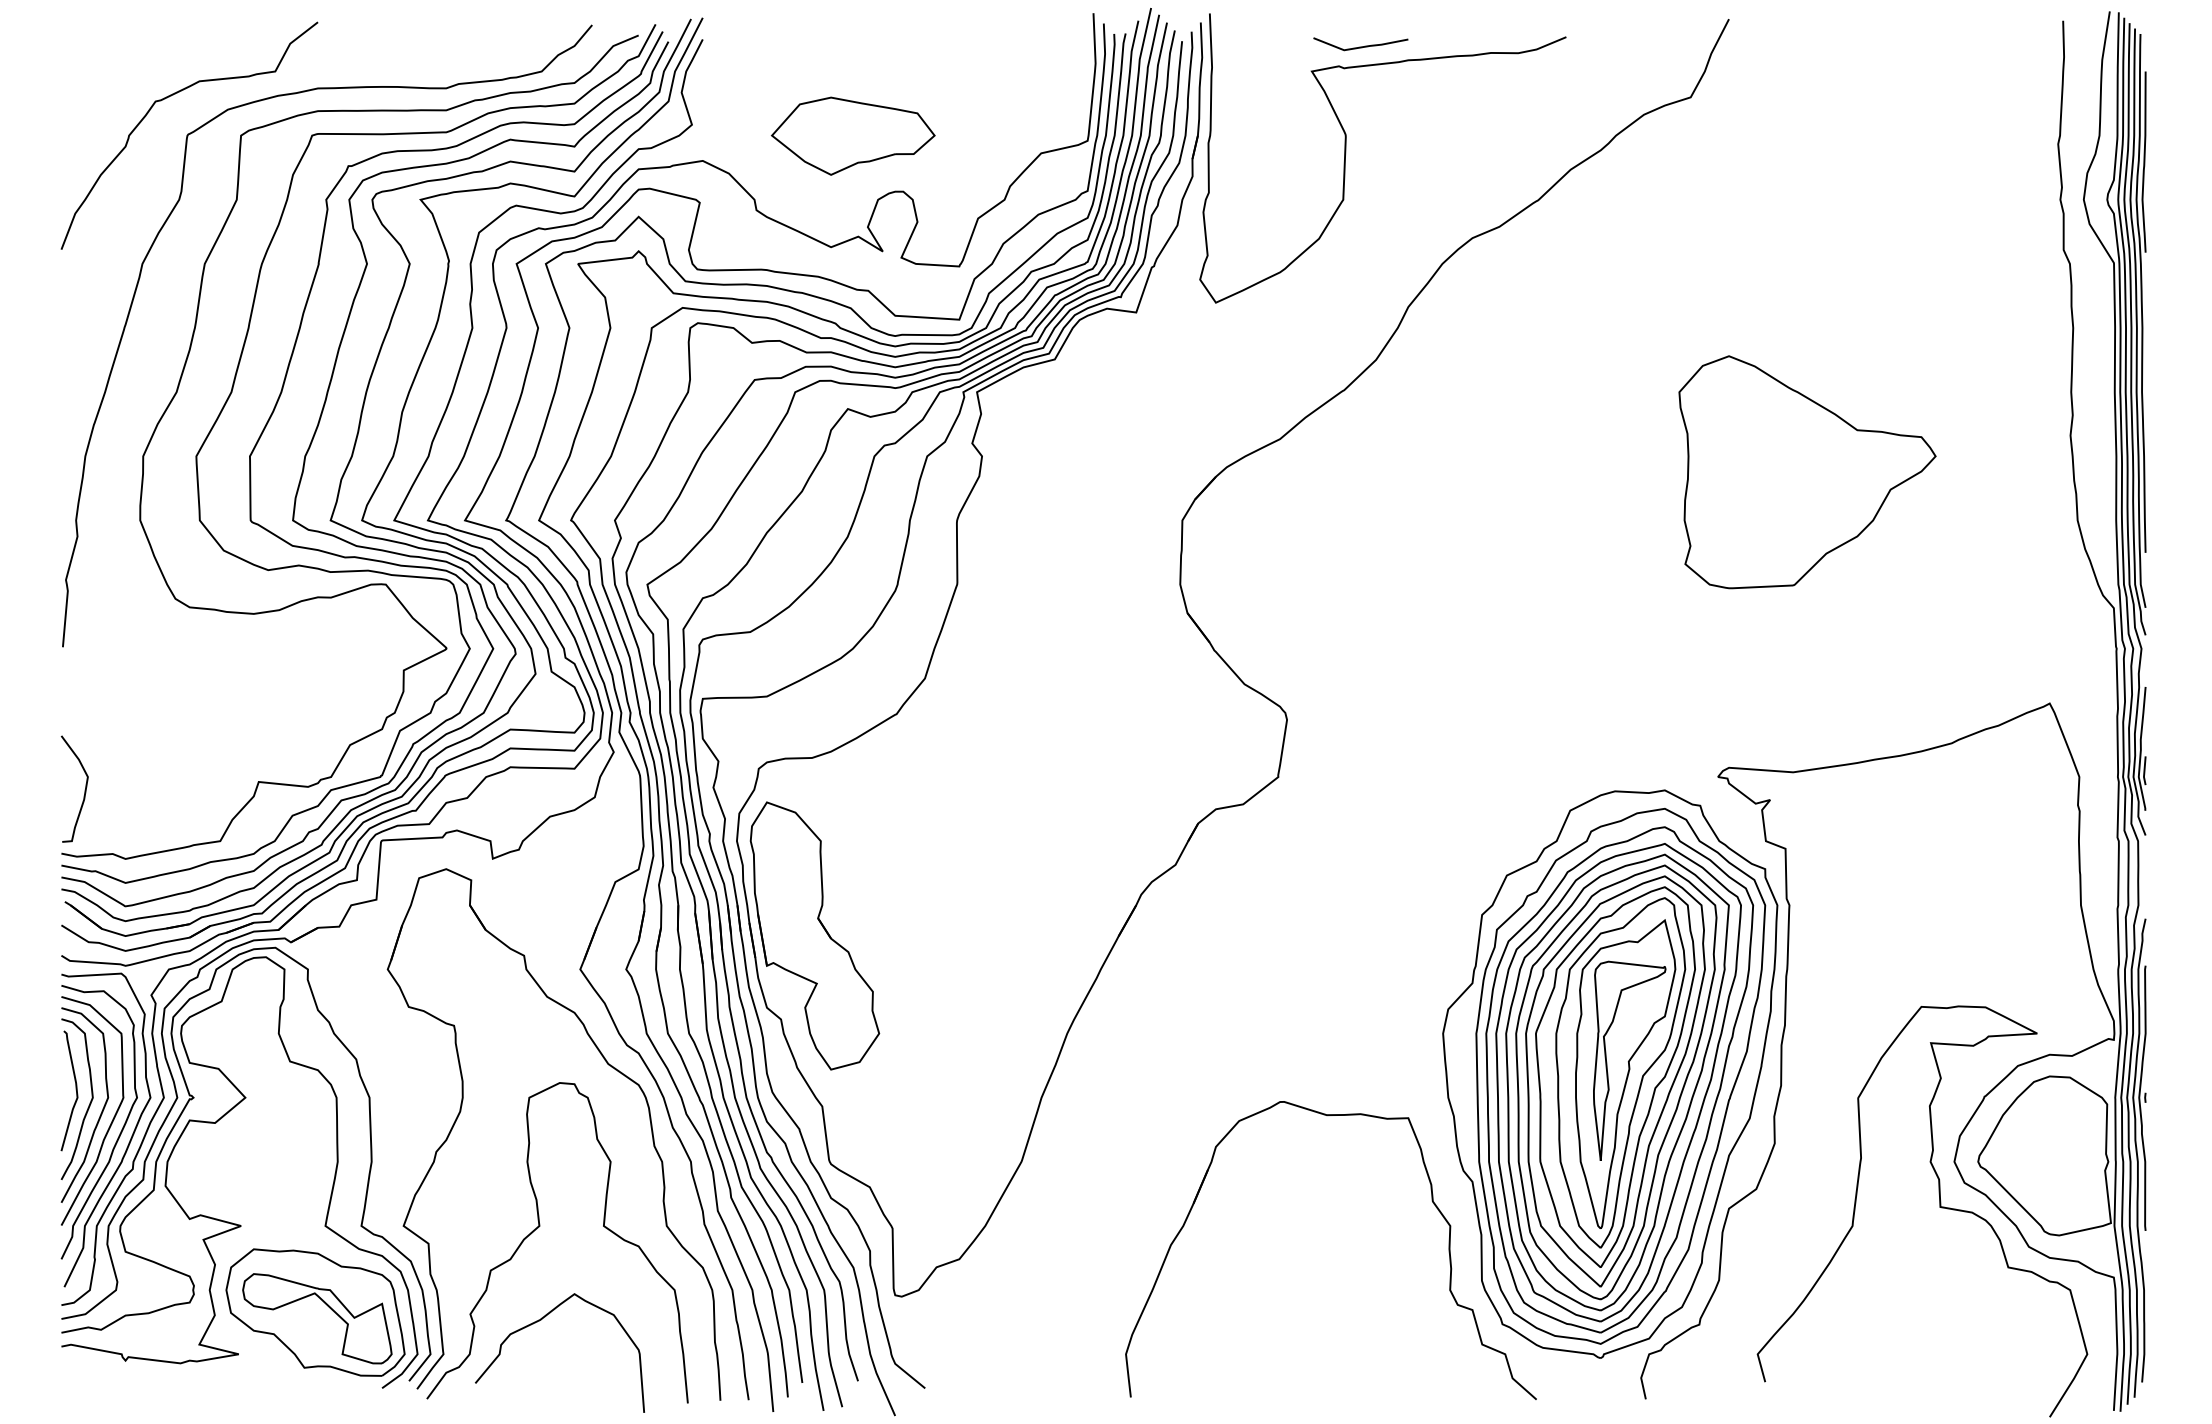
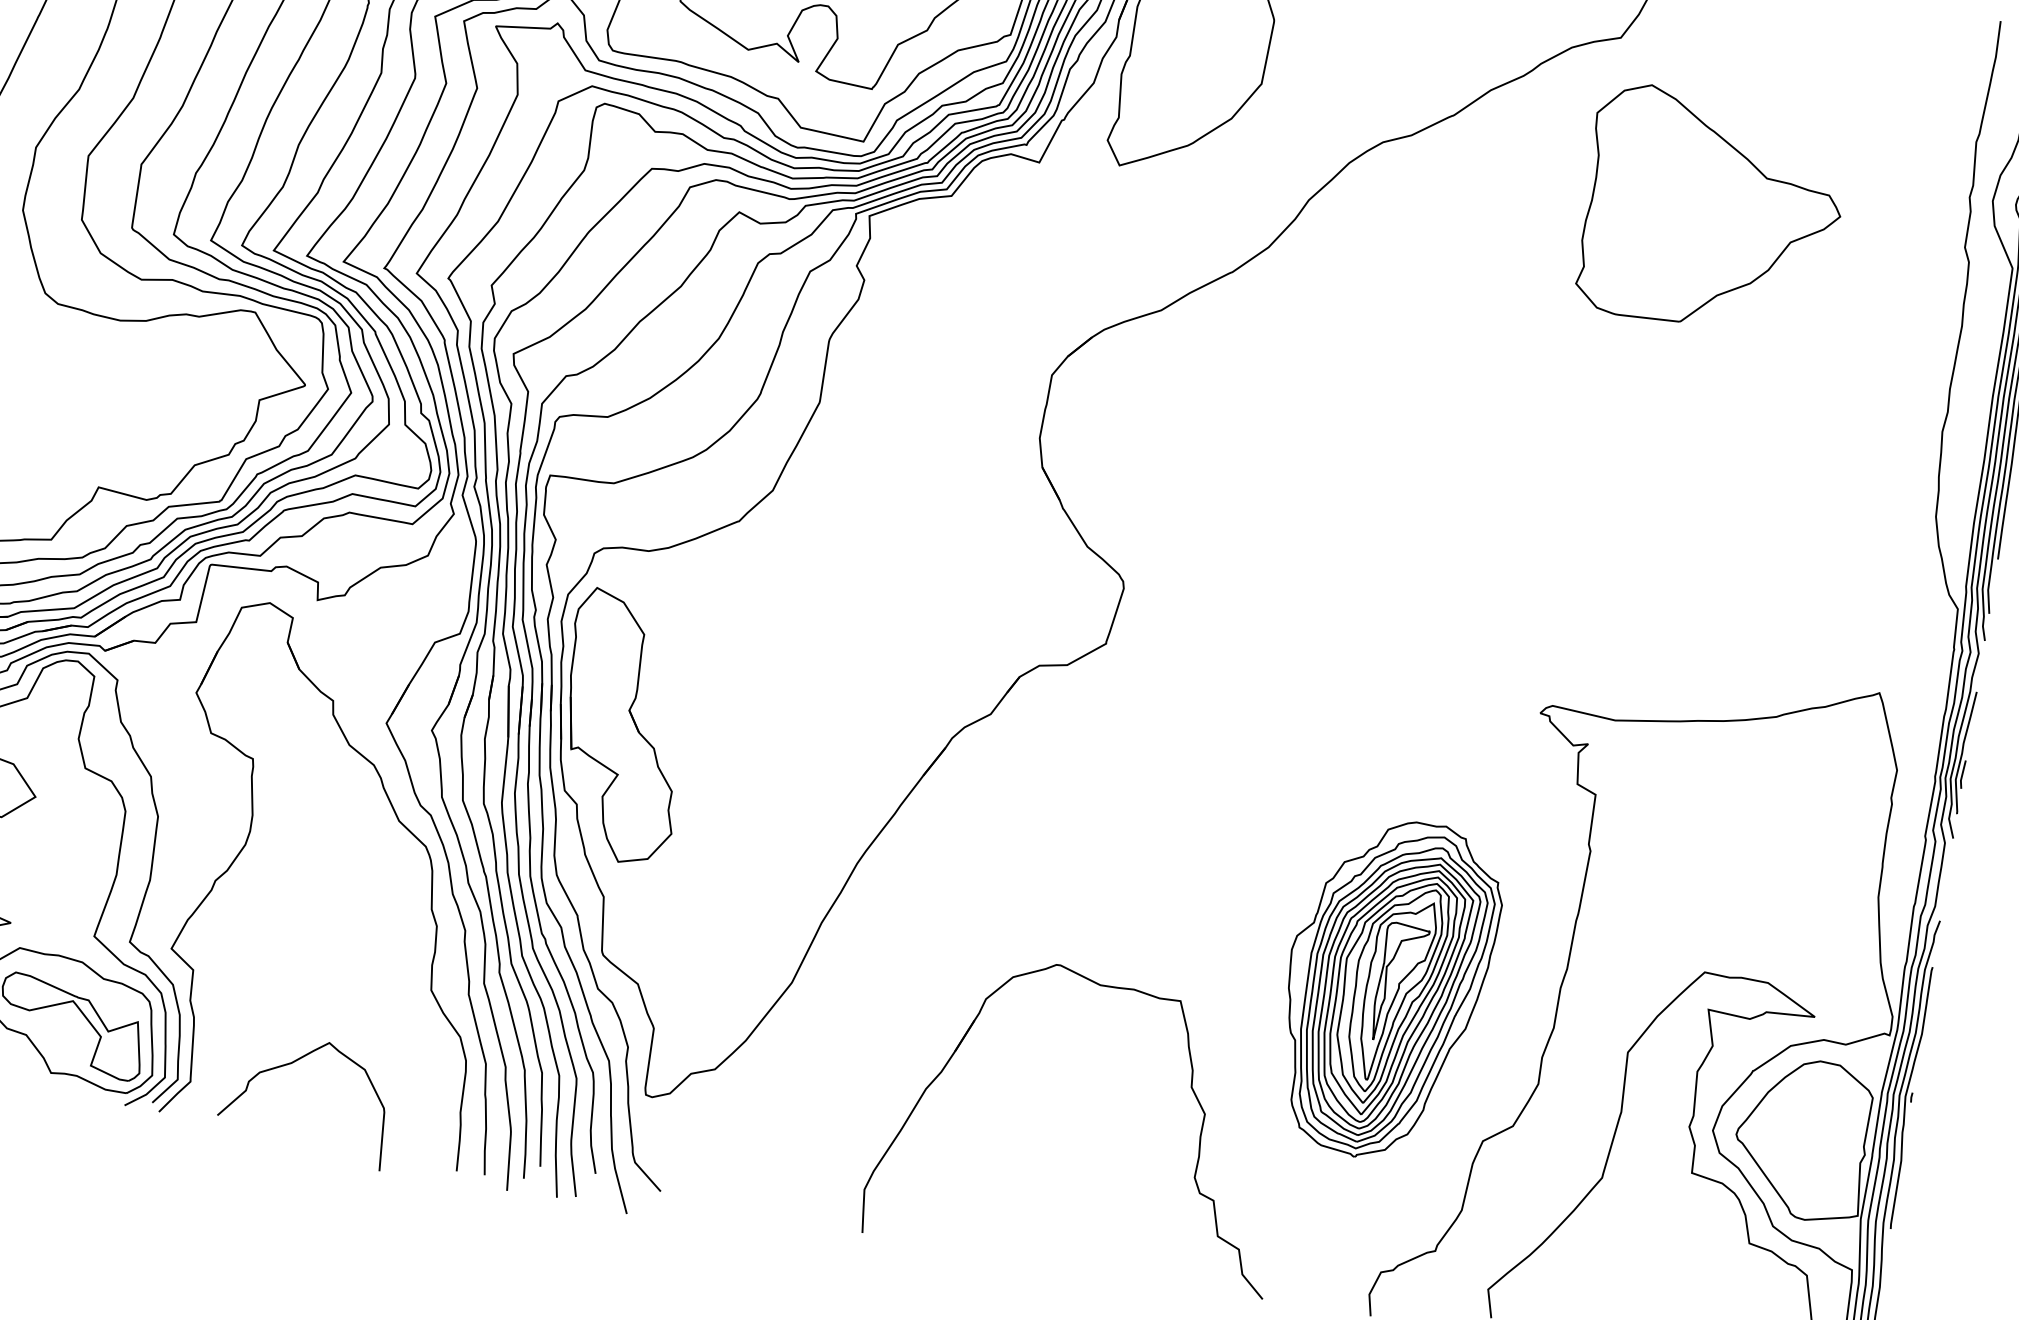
part: (1807, 472) -> (1711, 212), moved
part: (1610, 1073) -> (1387, 988), size x0.6
curve: (540, 1226) -> (306, 970), removed

